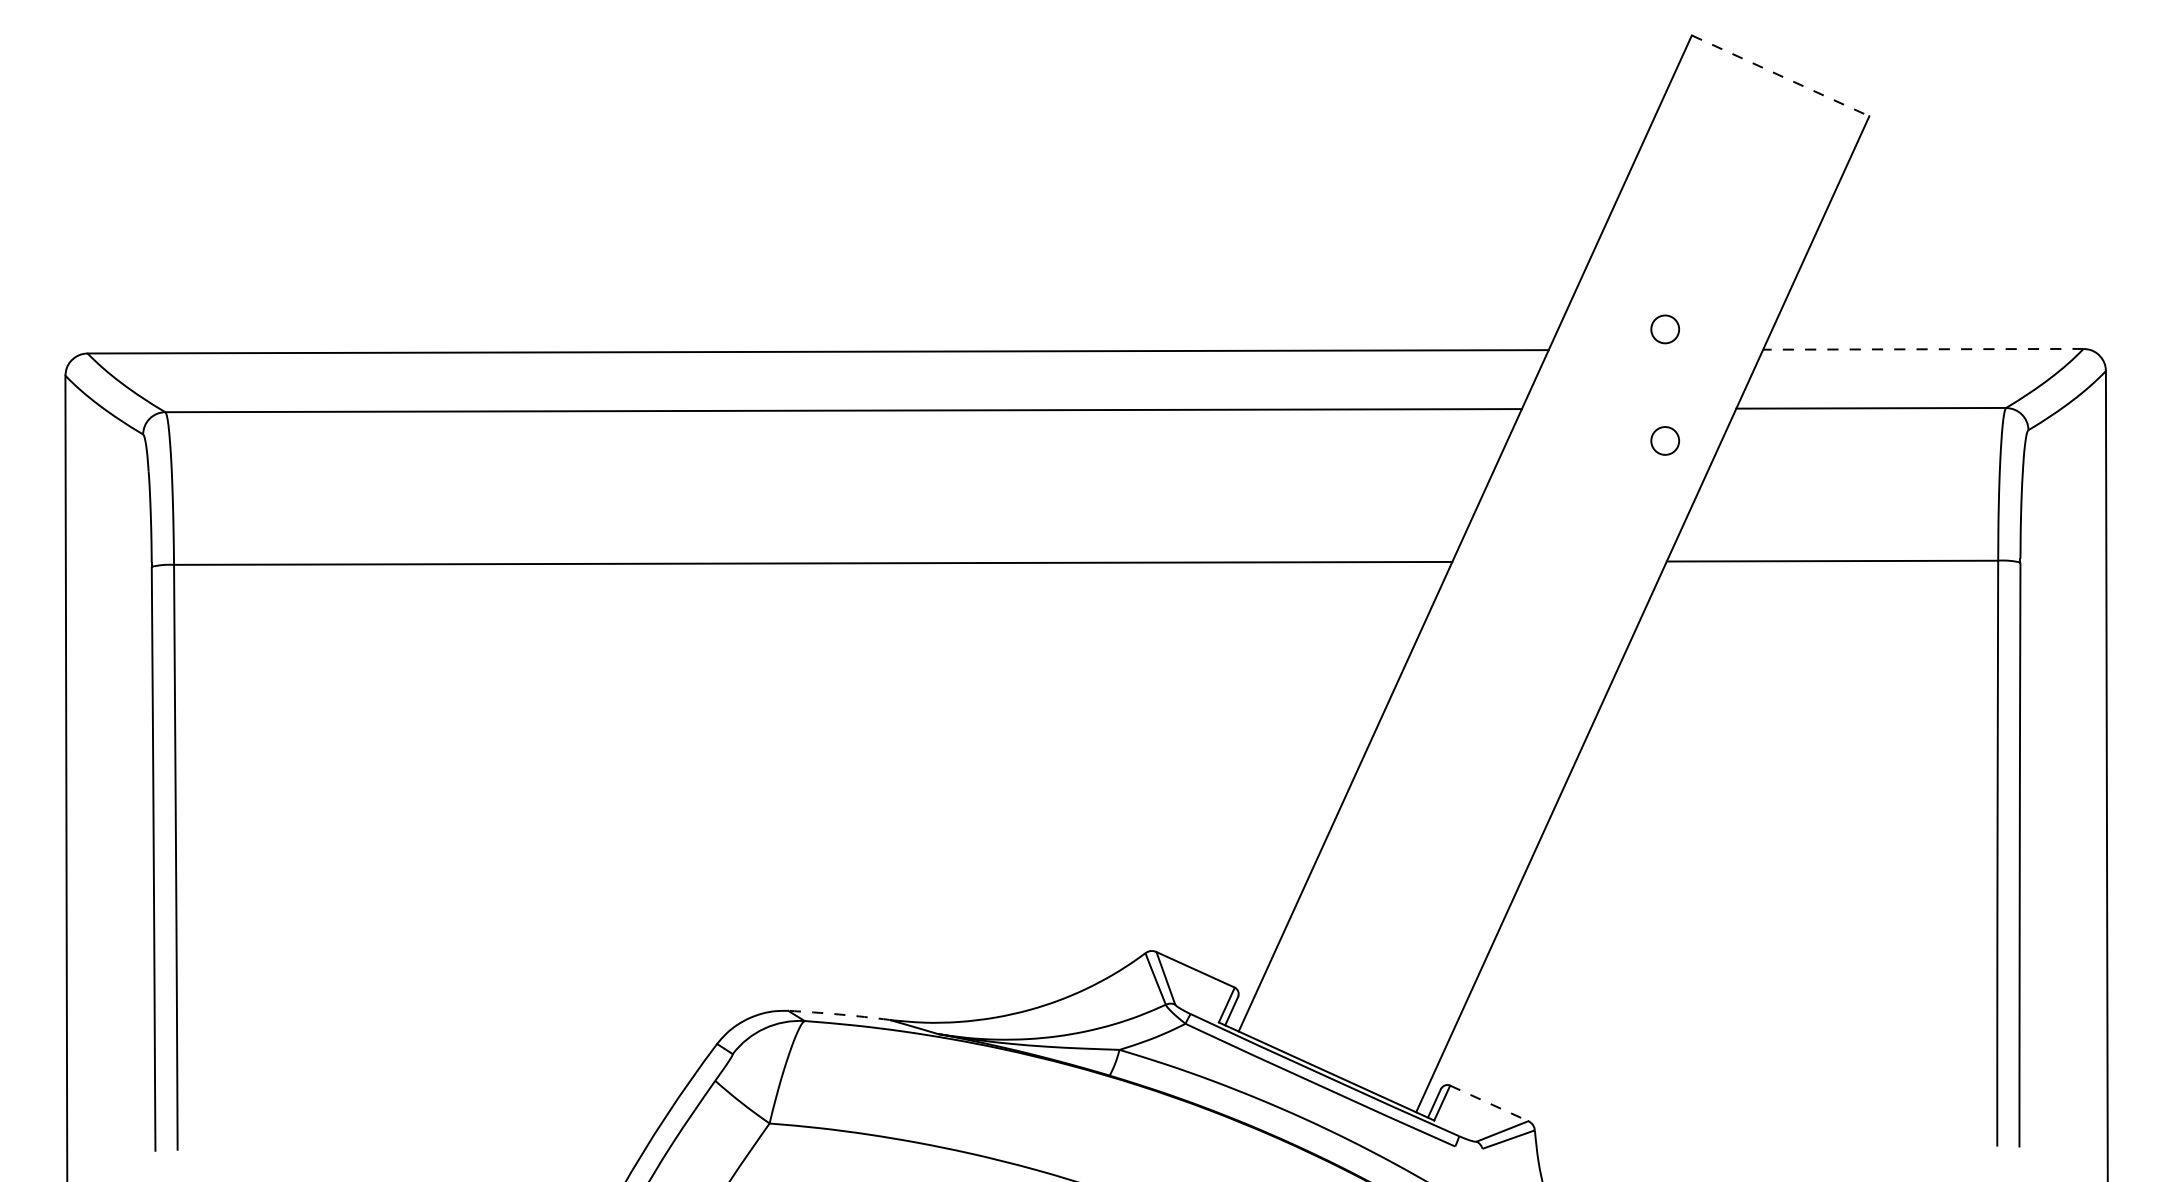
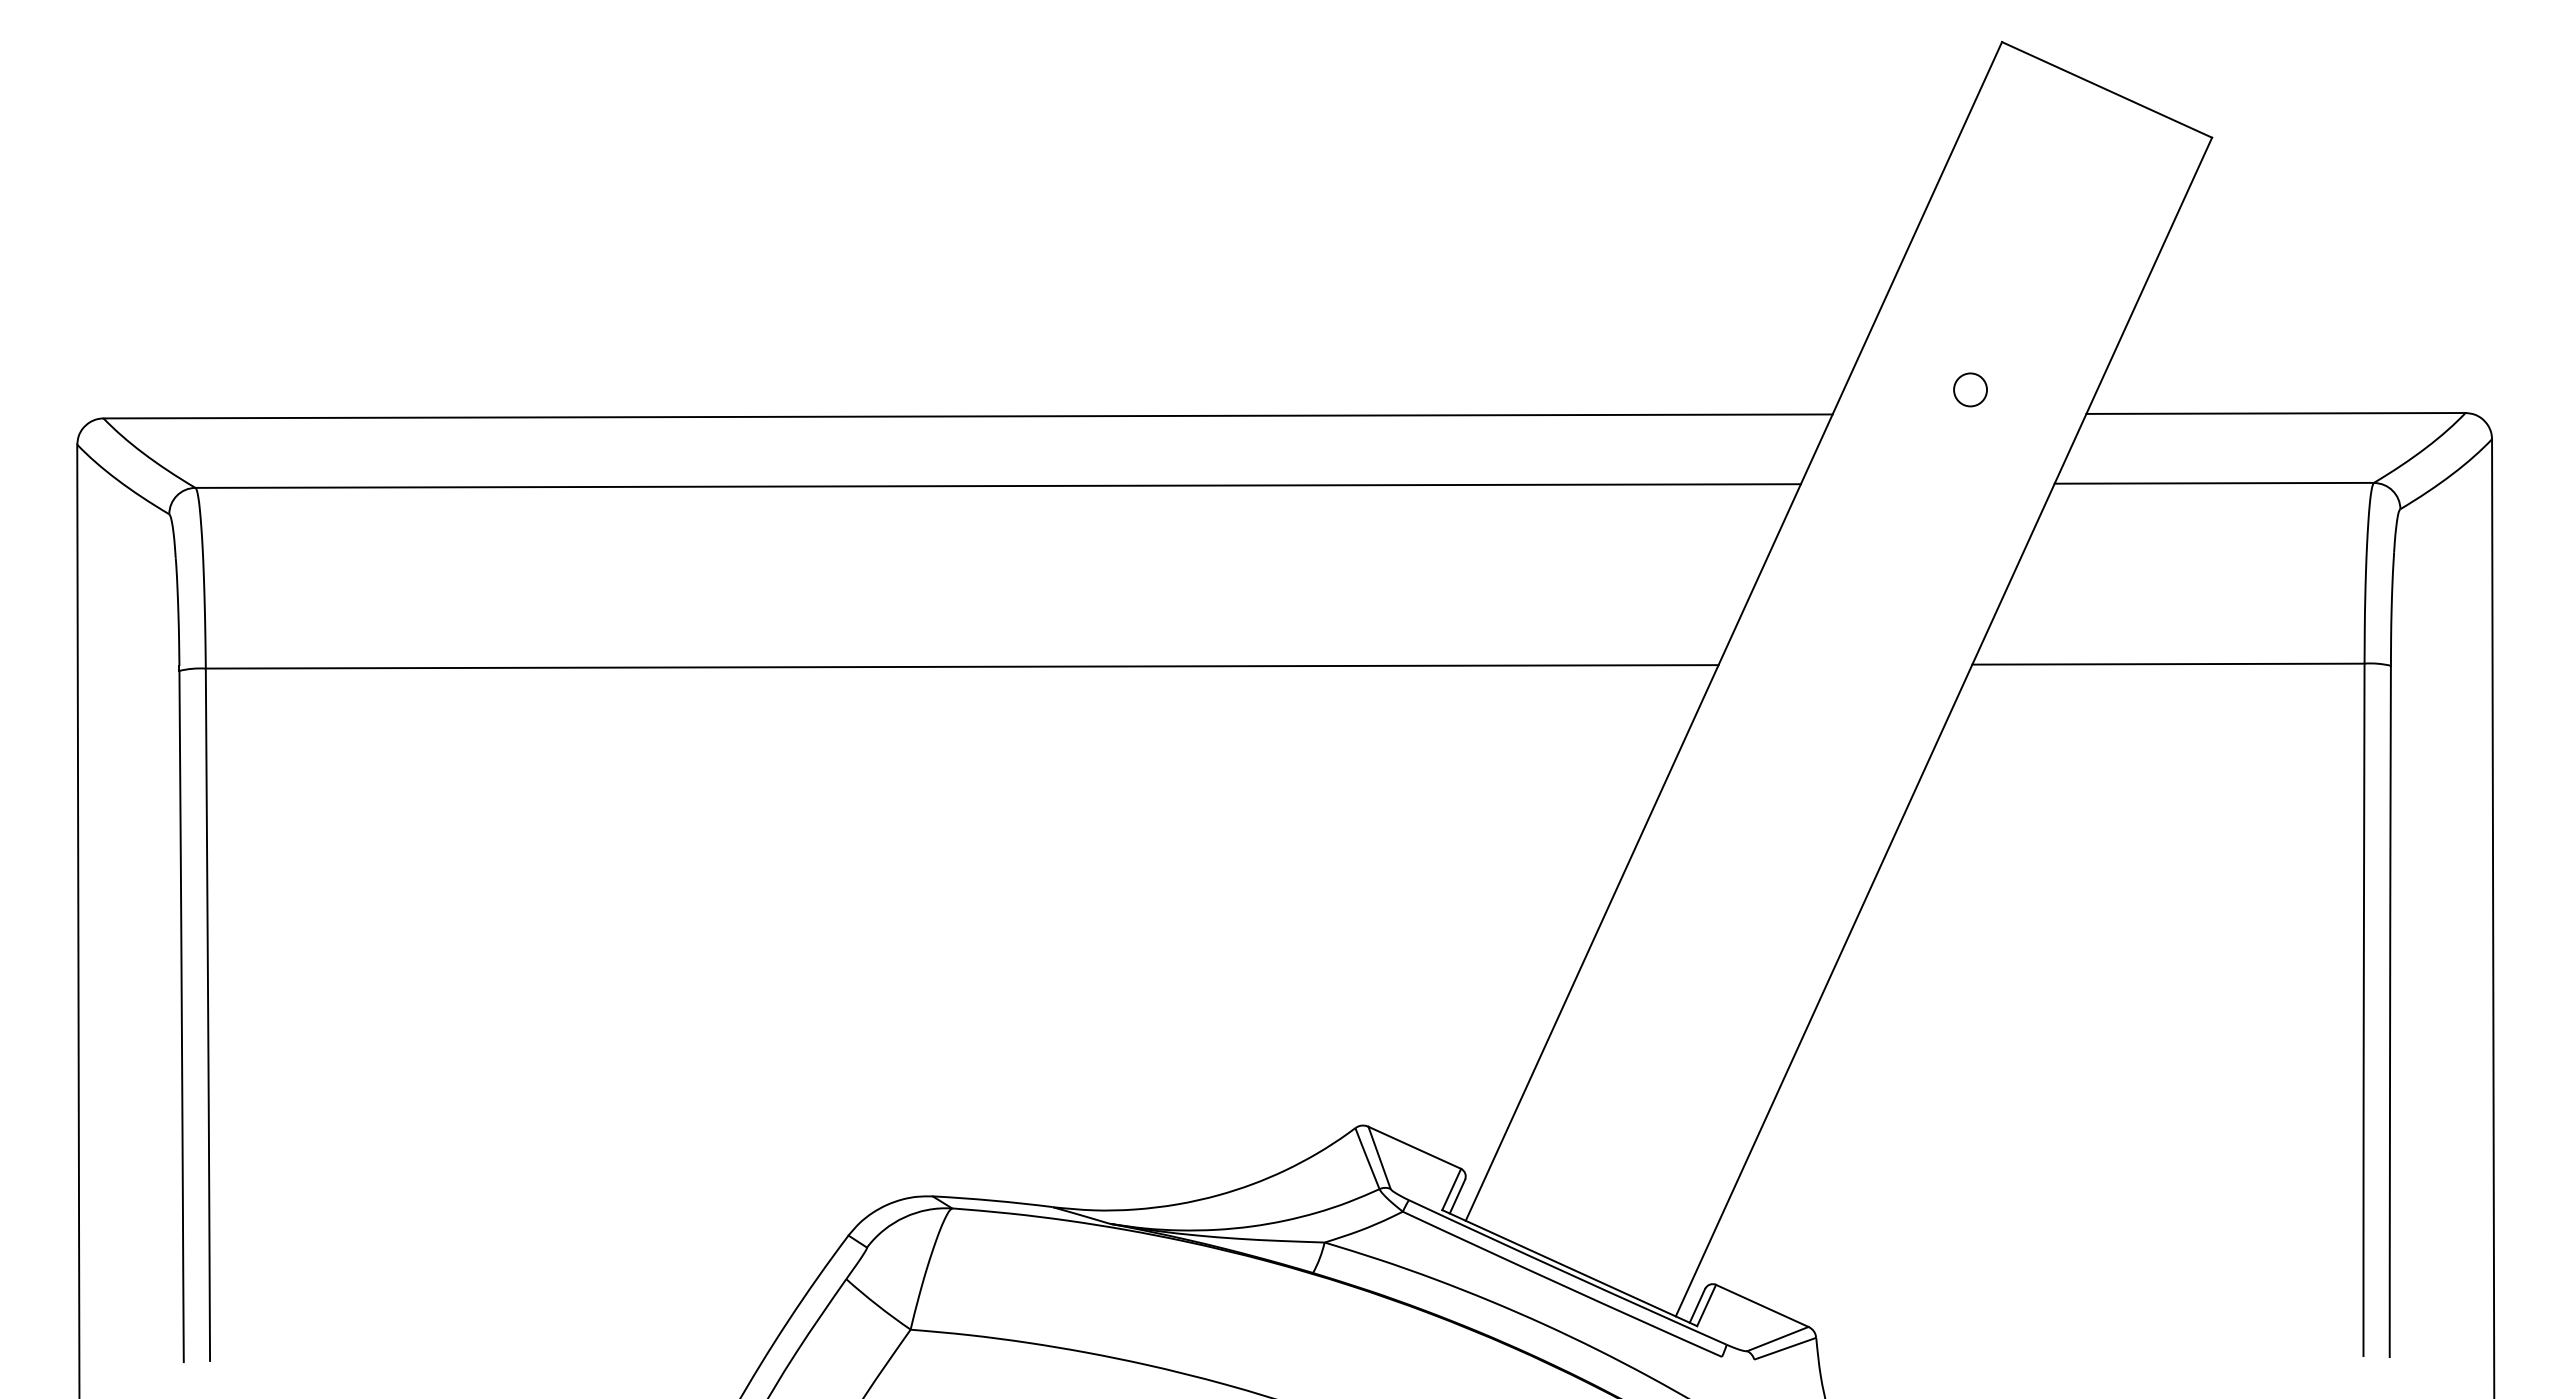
line: (1780, 76) -> (2107, 90), dashed -> solid
line: (1923, 349) -> (2276, 413), dashed -> solid
circle: (1665, 440) -> (1970, 521), removed
arc: (838, 1014) -> (992, 1200), dashed -> solid
line: (1489, 1103) -> (1762, 1305), dashed -> solid

